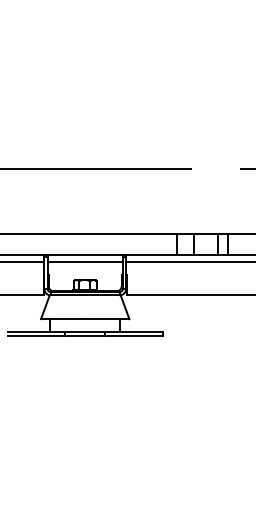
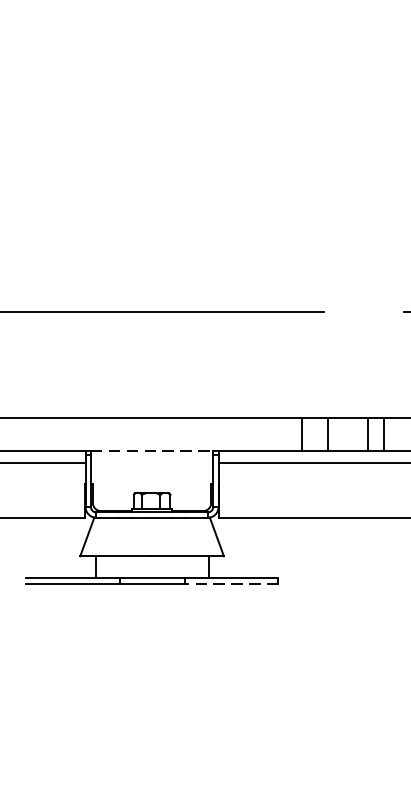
line: (85, 254) -> (152, 451), solid -> dashed
line: (84, 261) -> (150, 462), removed
line: (134, 336) -> (232, 584), solid -> dashed

